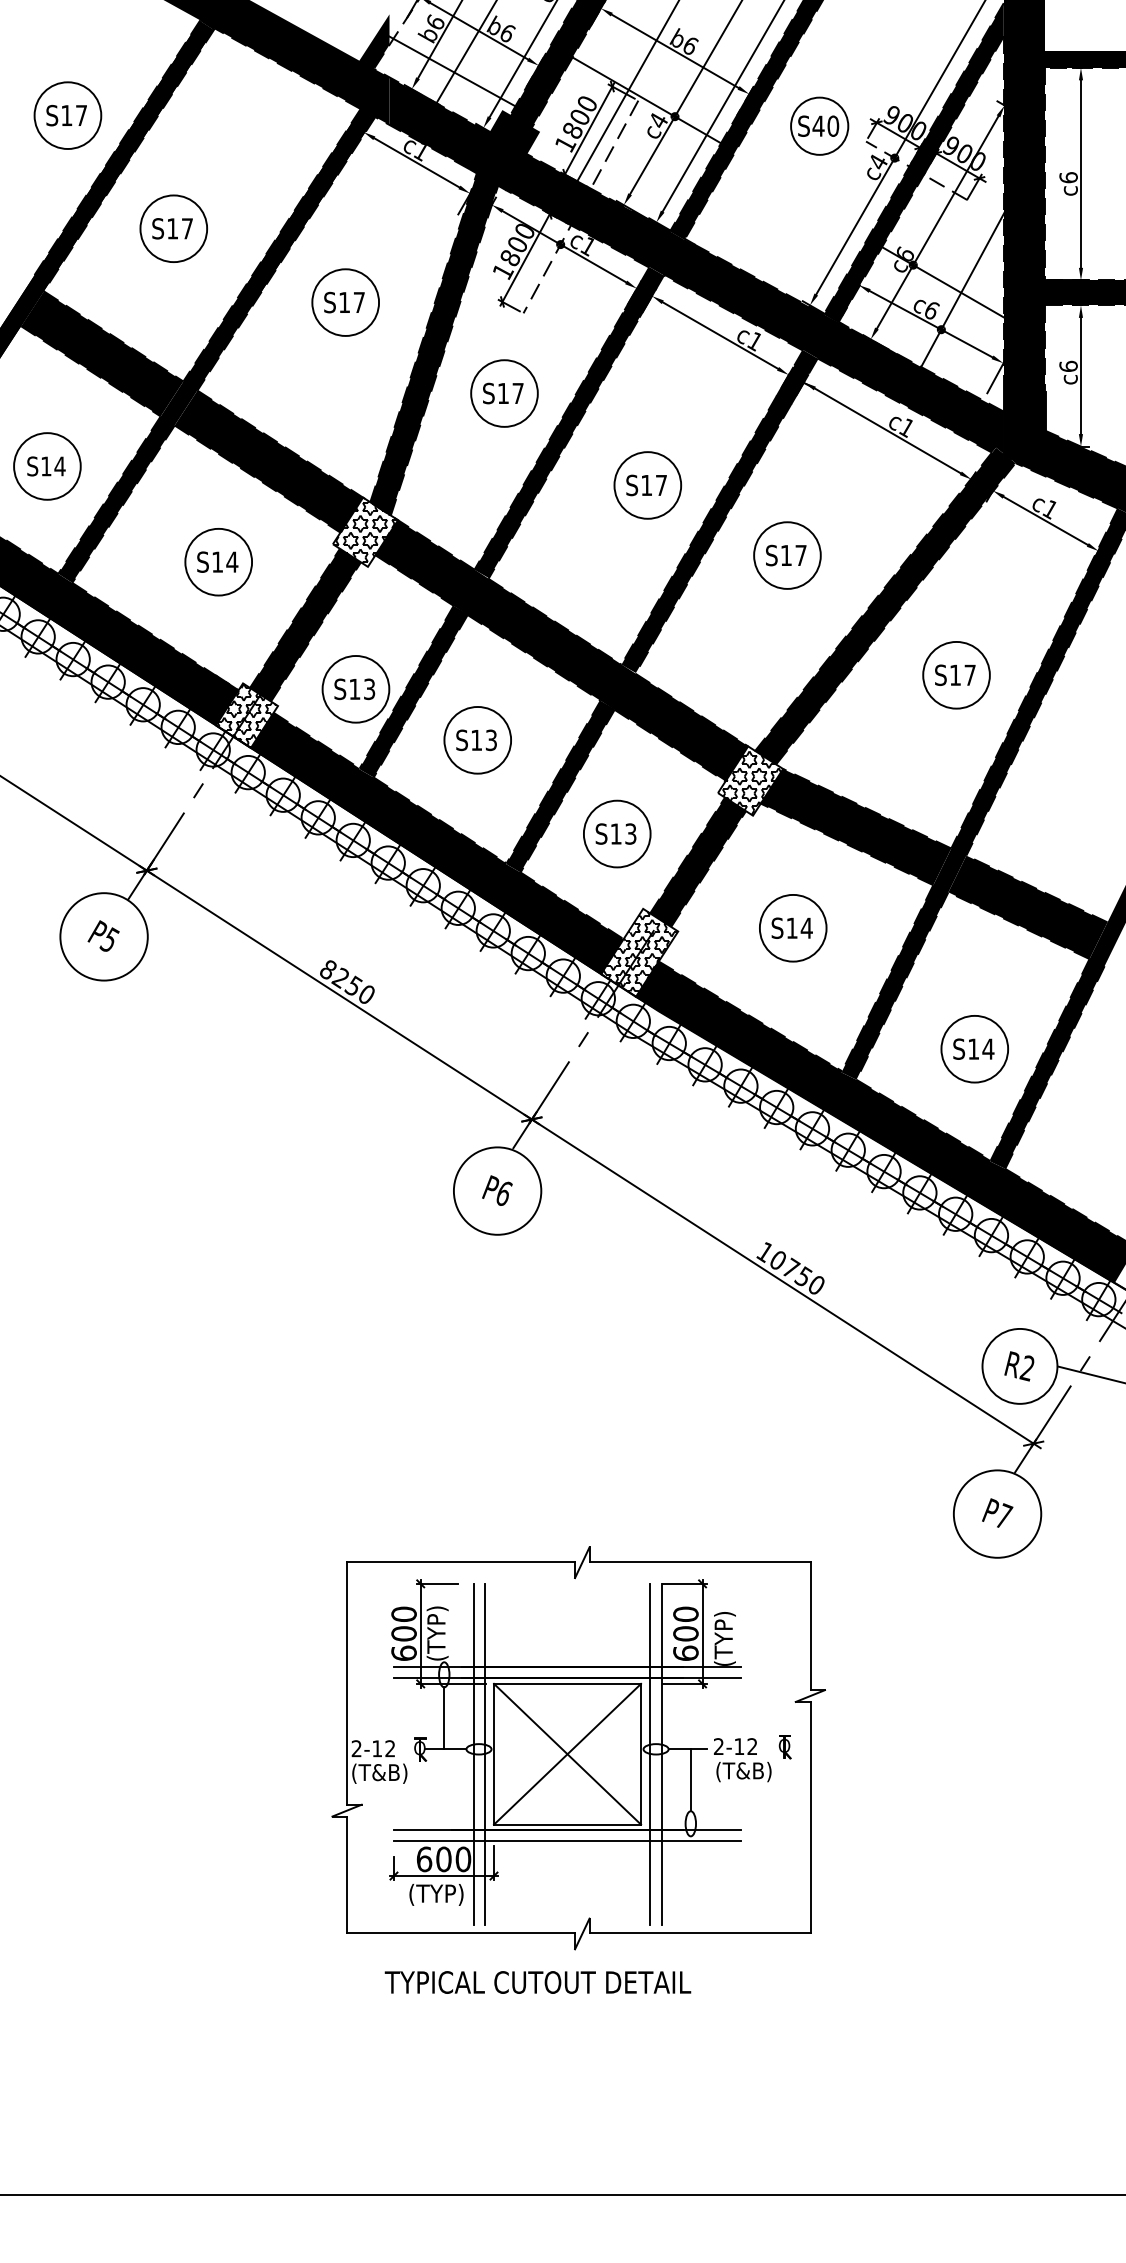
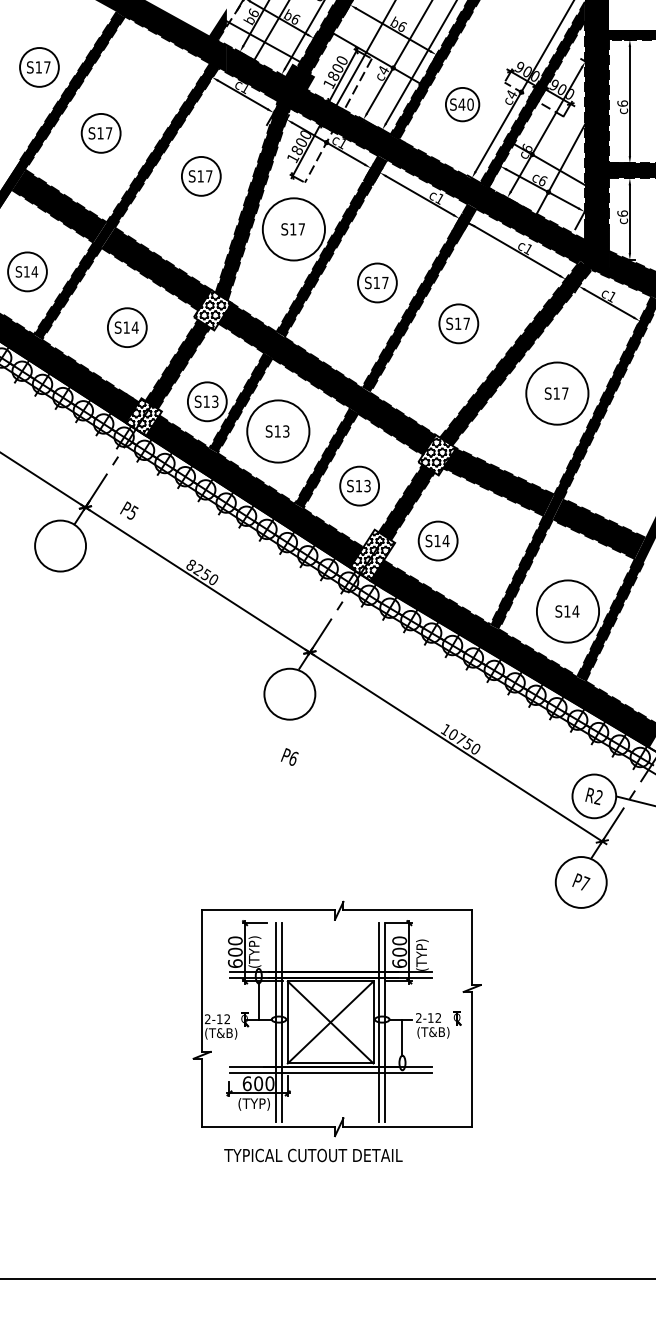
part: (819, 126) -> (462, 104), moved
circle: (503, 391) -> (293, 228), size x1.6
circle: (955, 675) -> (556, 393), size x1.6
circle: (476, 740) -> (277, 431), size x1.6
part: (792, 927) -> (437, 540), moved
text: (104, 935) -> (129, 510), moved
circle: (973, 1049) -> (567, 611), size x1.6
text: (496, 1189) -> (289, 756), moved

